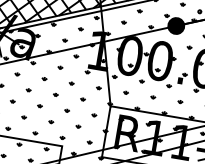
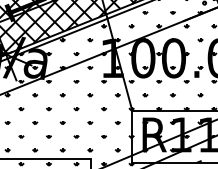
fill: (175, 26) -> (183, 21), removed

